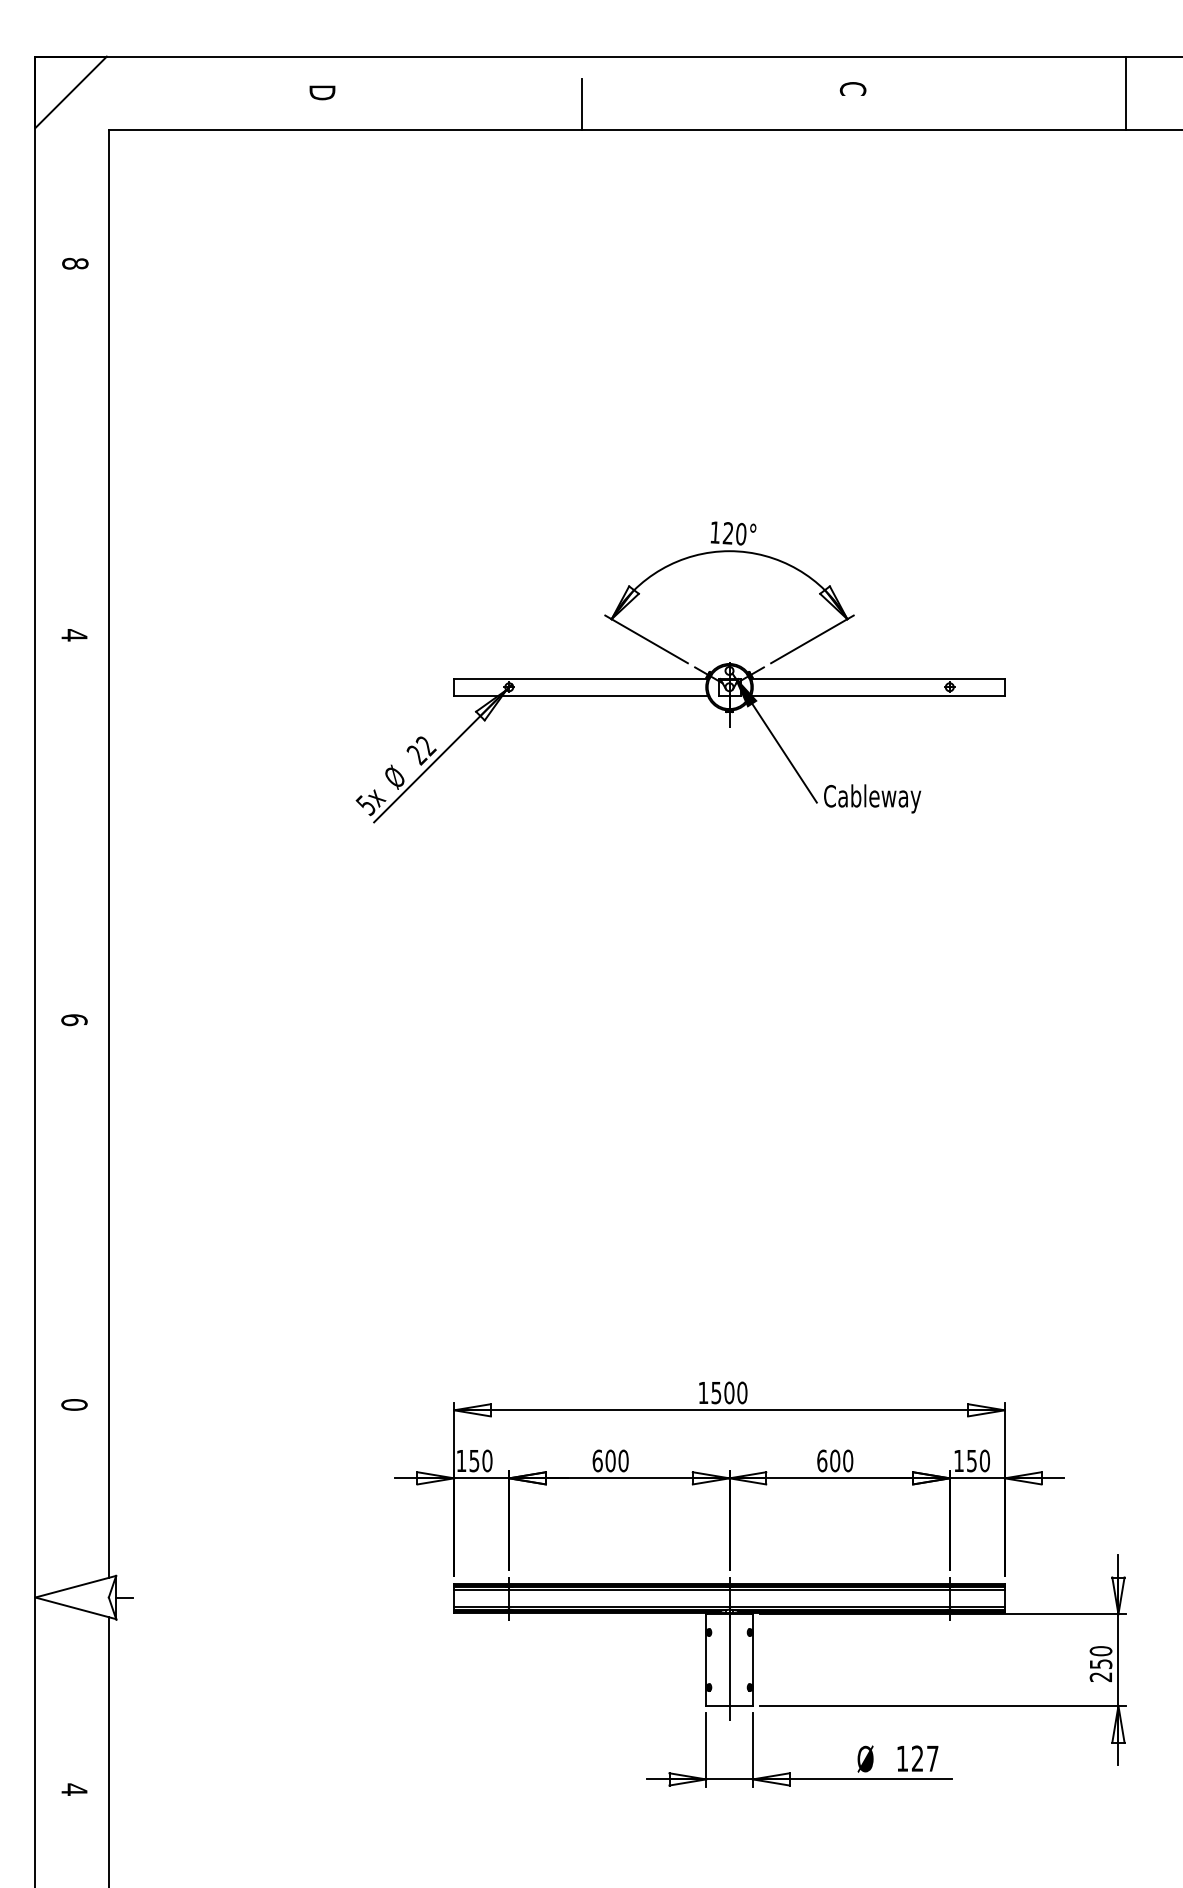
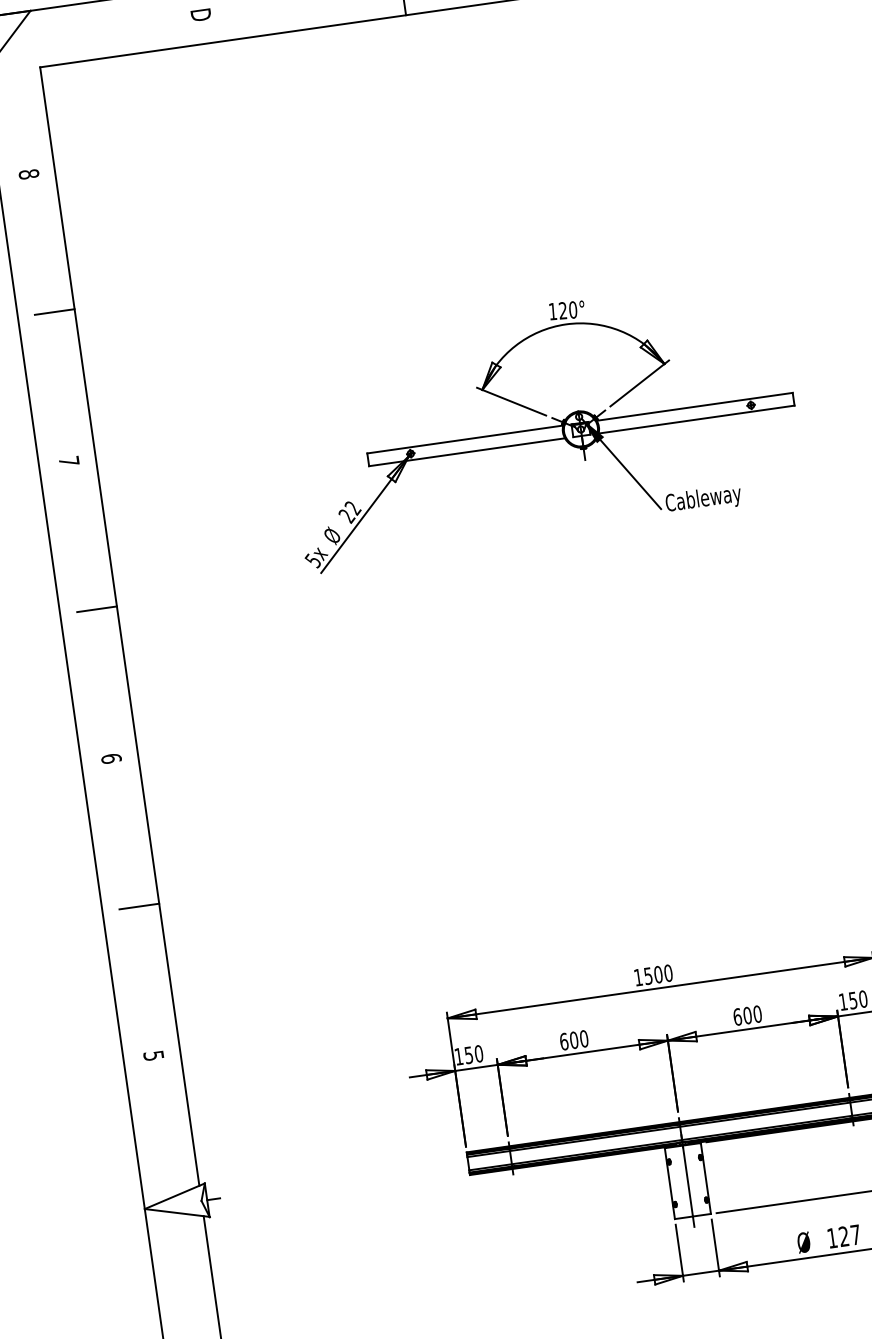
line: (82, 443) -> (54, 312), added
text: (74, 635) -> (69, 461), 4 -> 7
line: (82, 827) -> (96, 609), added
line: (82, 1212) -> (138, 906), added
text: (74, 1404) -> (153, 1055), 0 -> 5

